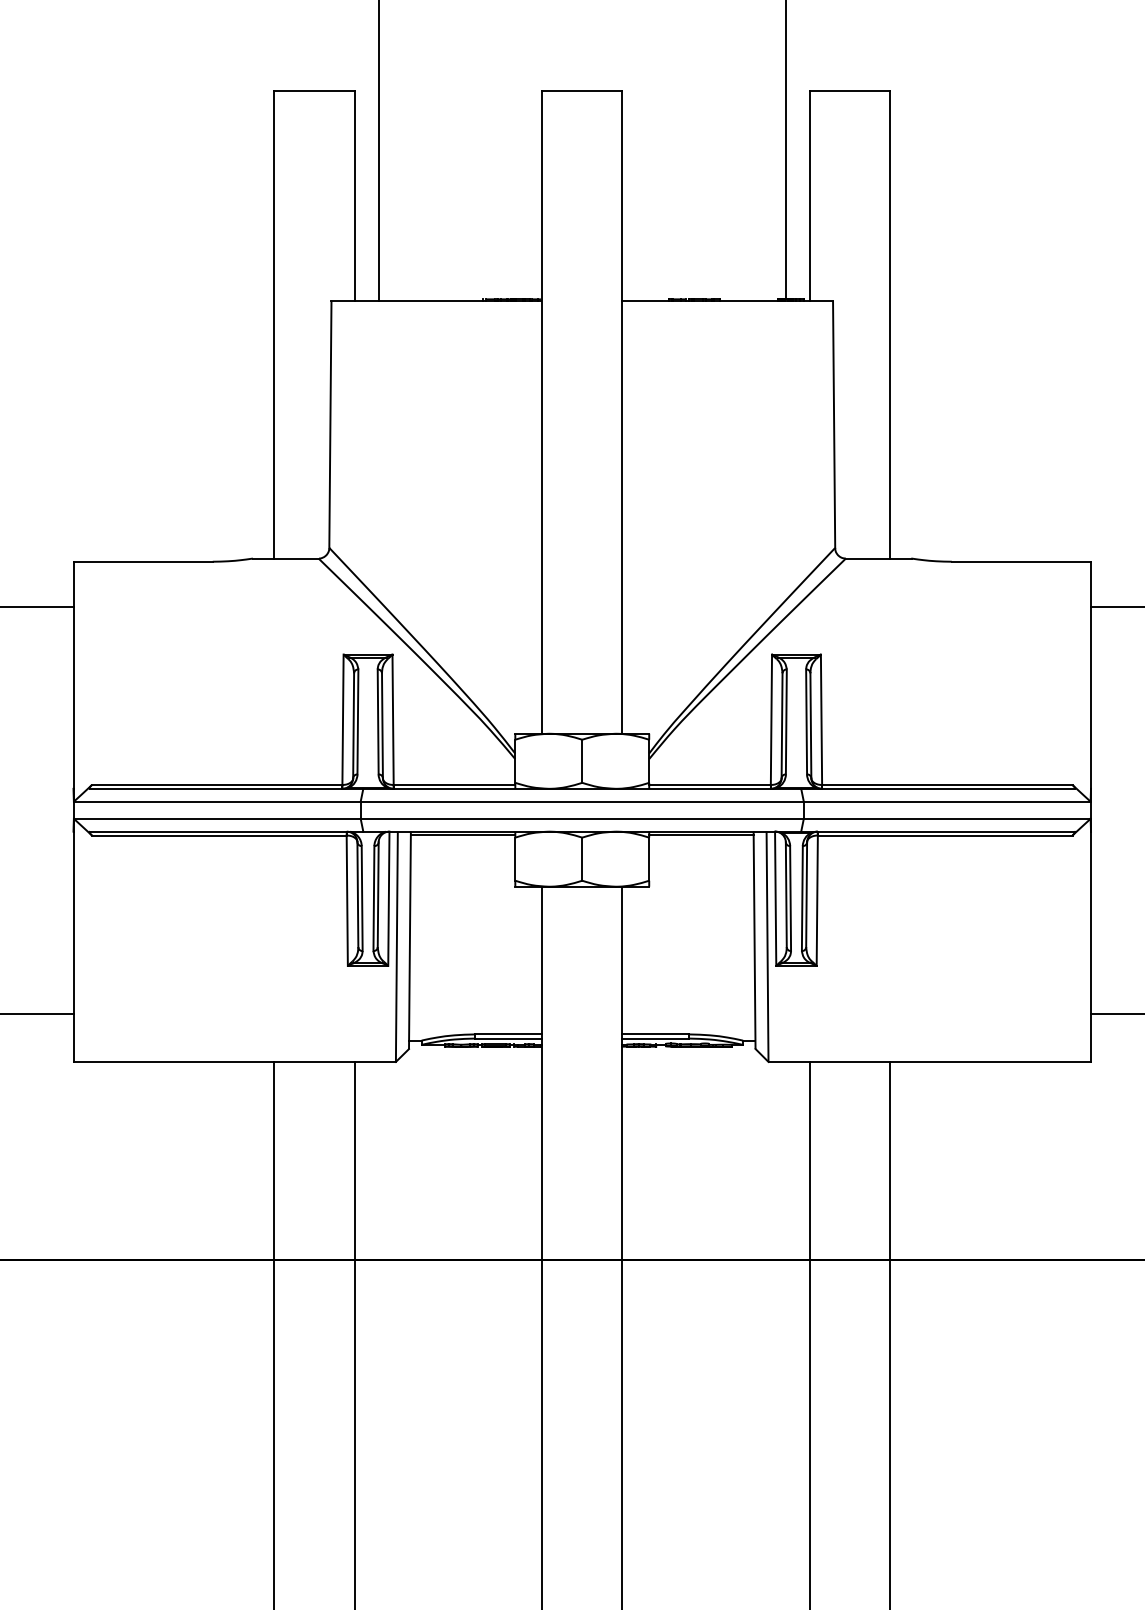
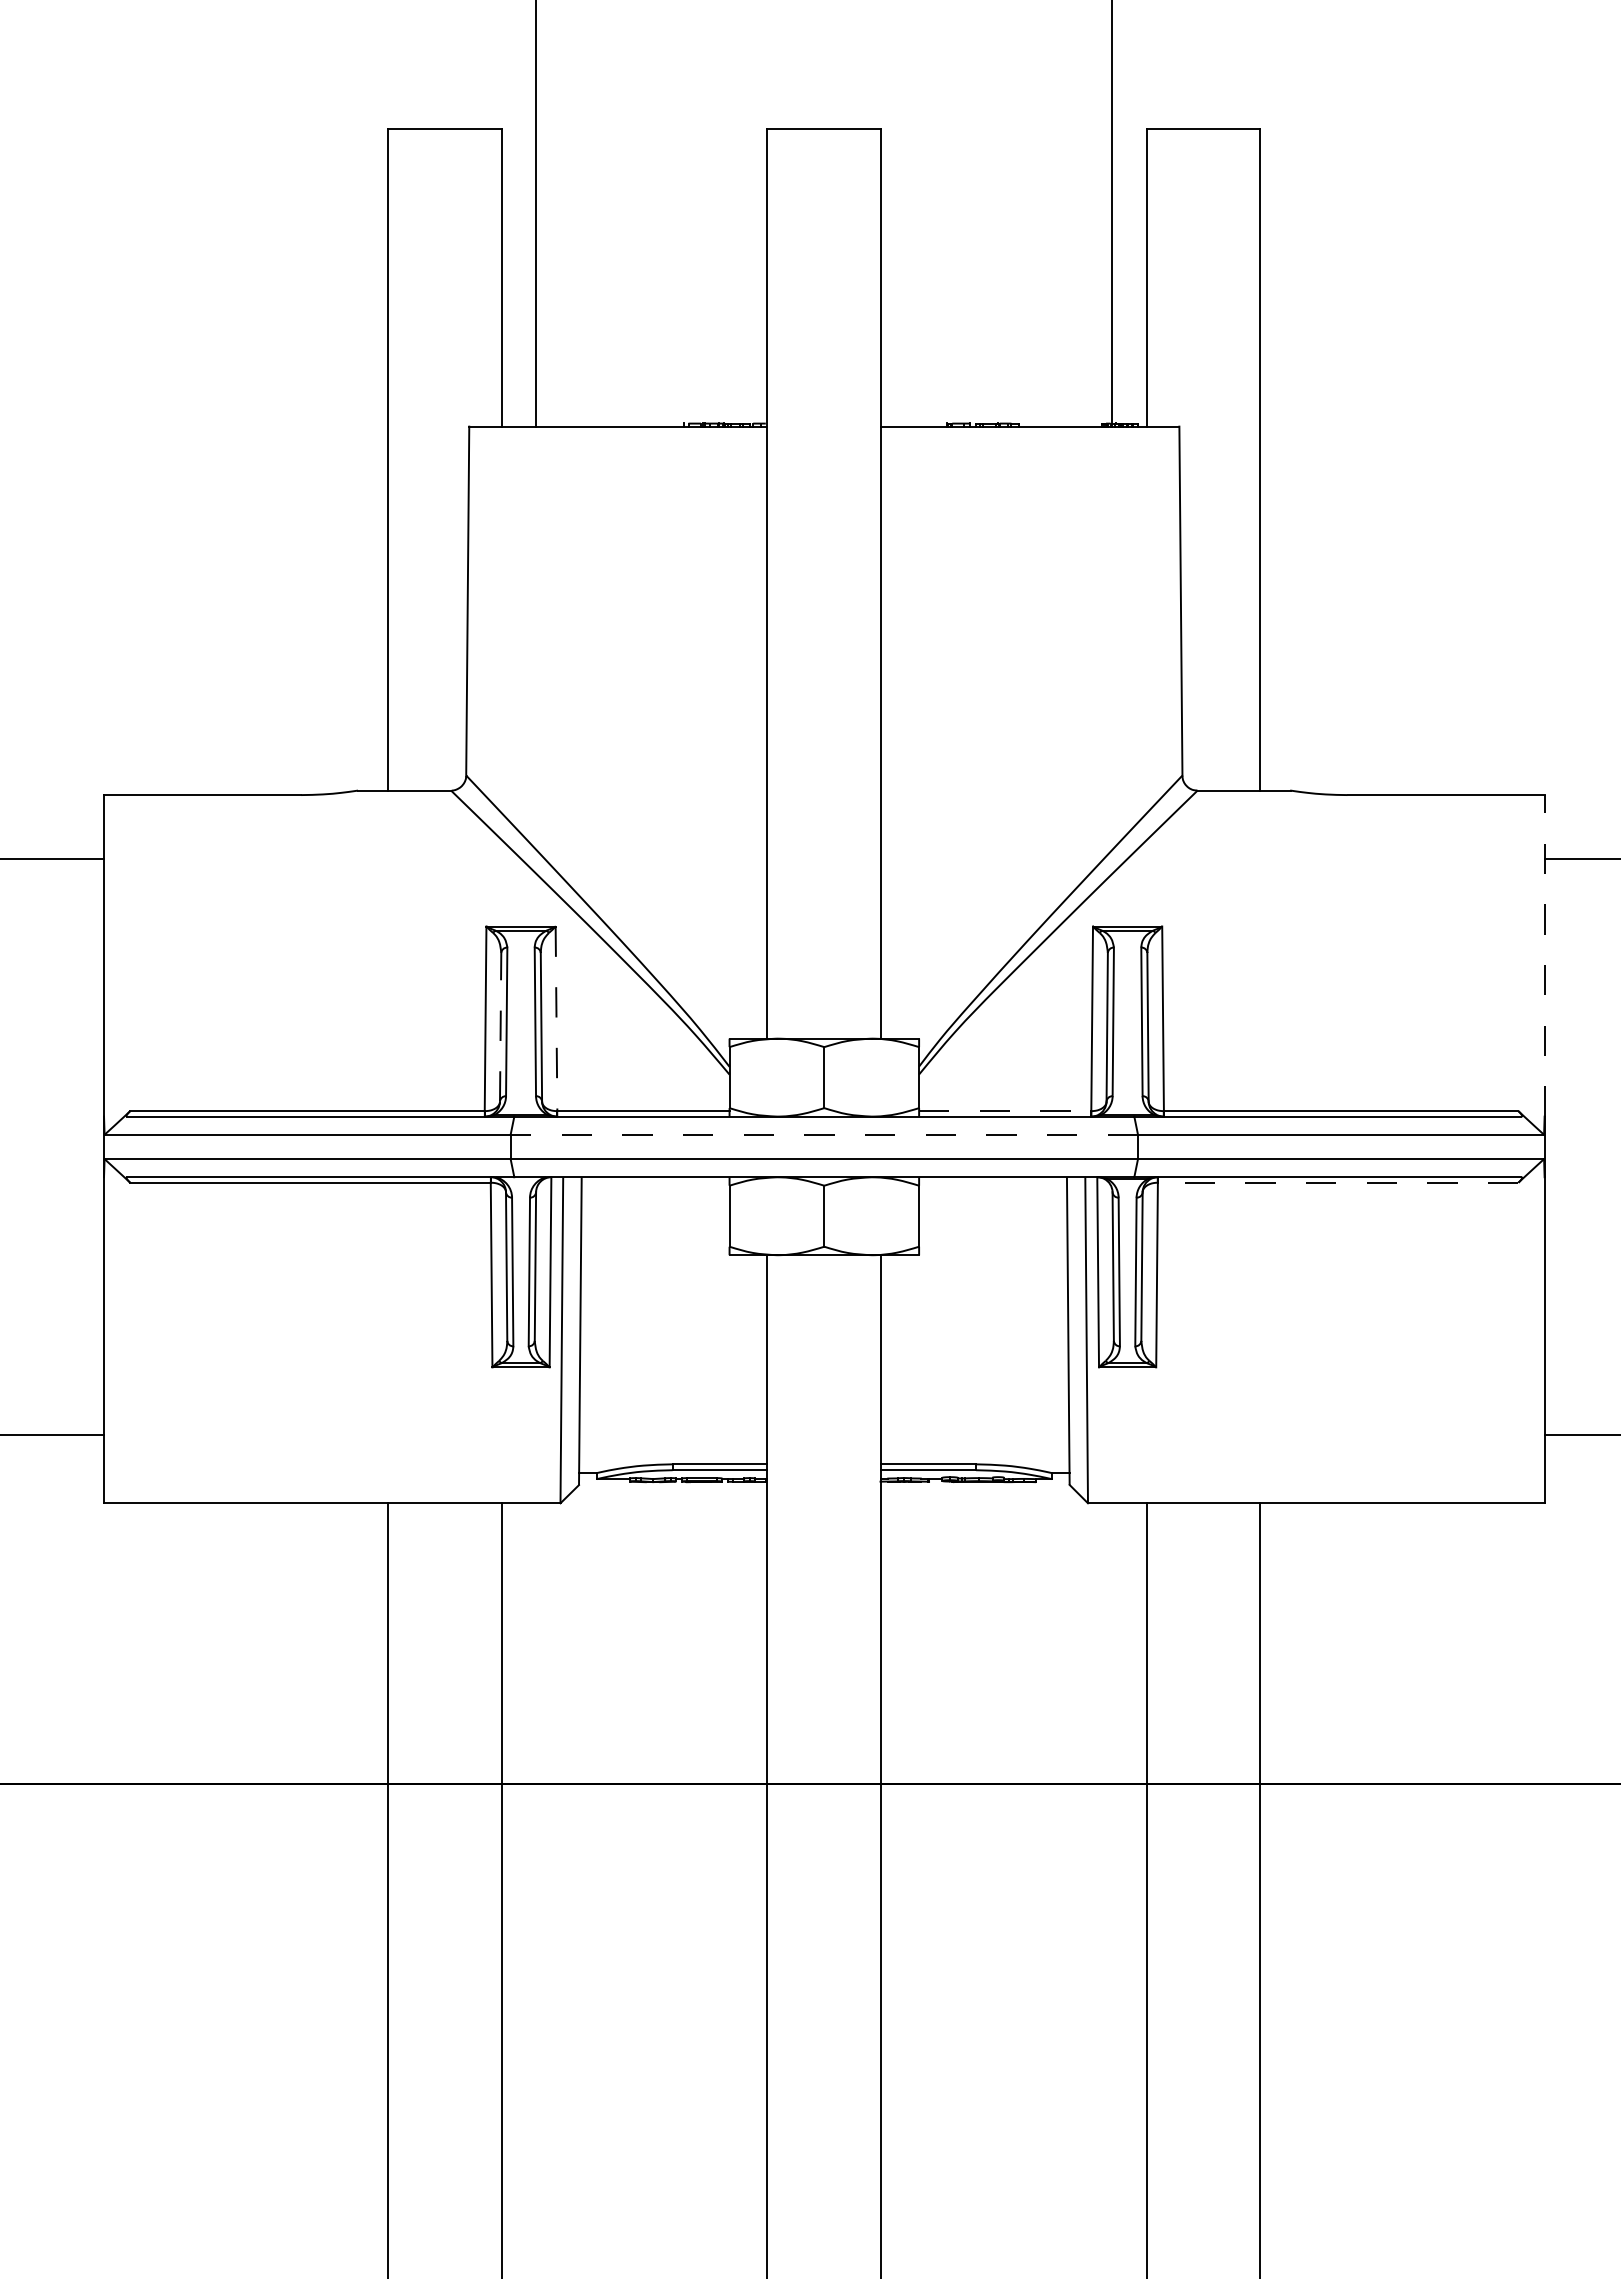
line: (1090, 675) -> (1544, 955), solid -> dashed
line: (393, 720) -> (556, 1019), solid -> dashed
line: (353, 725) -> (500, 1026), solid -> dashed
line: (710, 785) -> (1005, 1111), solid -> dashed
line: (582, 801) -> (824, 1134), solid -> dashed
line: (463, 835) -> (655, 1182), removed
line: (701, 835) -> (993, 1182), removed
line: (944, 835) -> (1337, 1182), solid -> dashed

